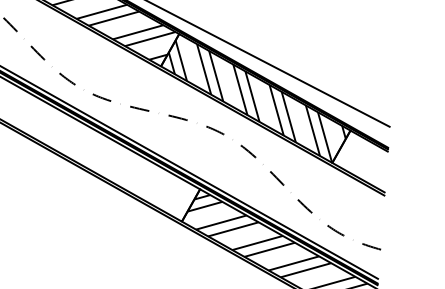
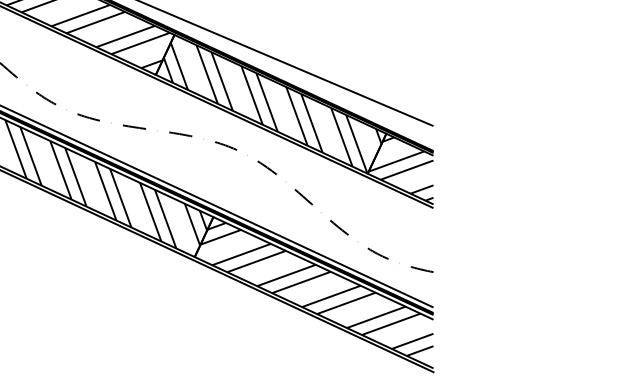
hatch: (112, 155) -> (106, 184), added
hatch: (360, 160) -> (400, 168), added

